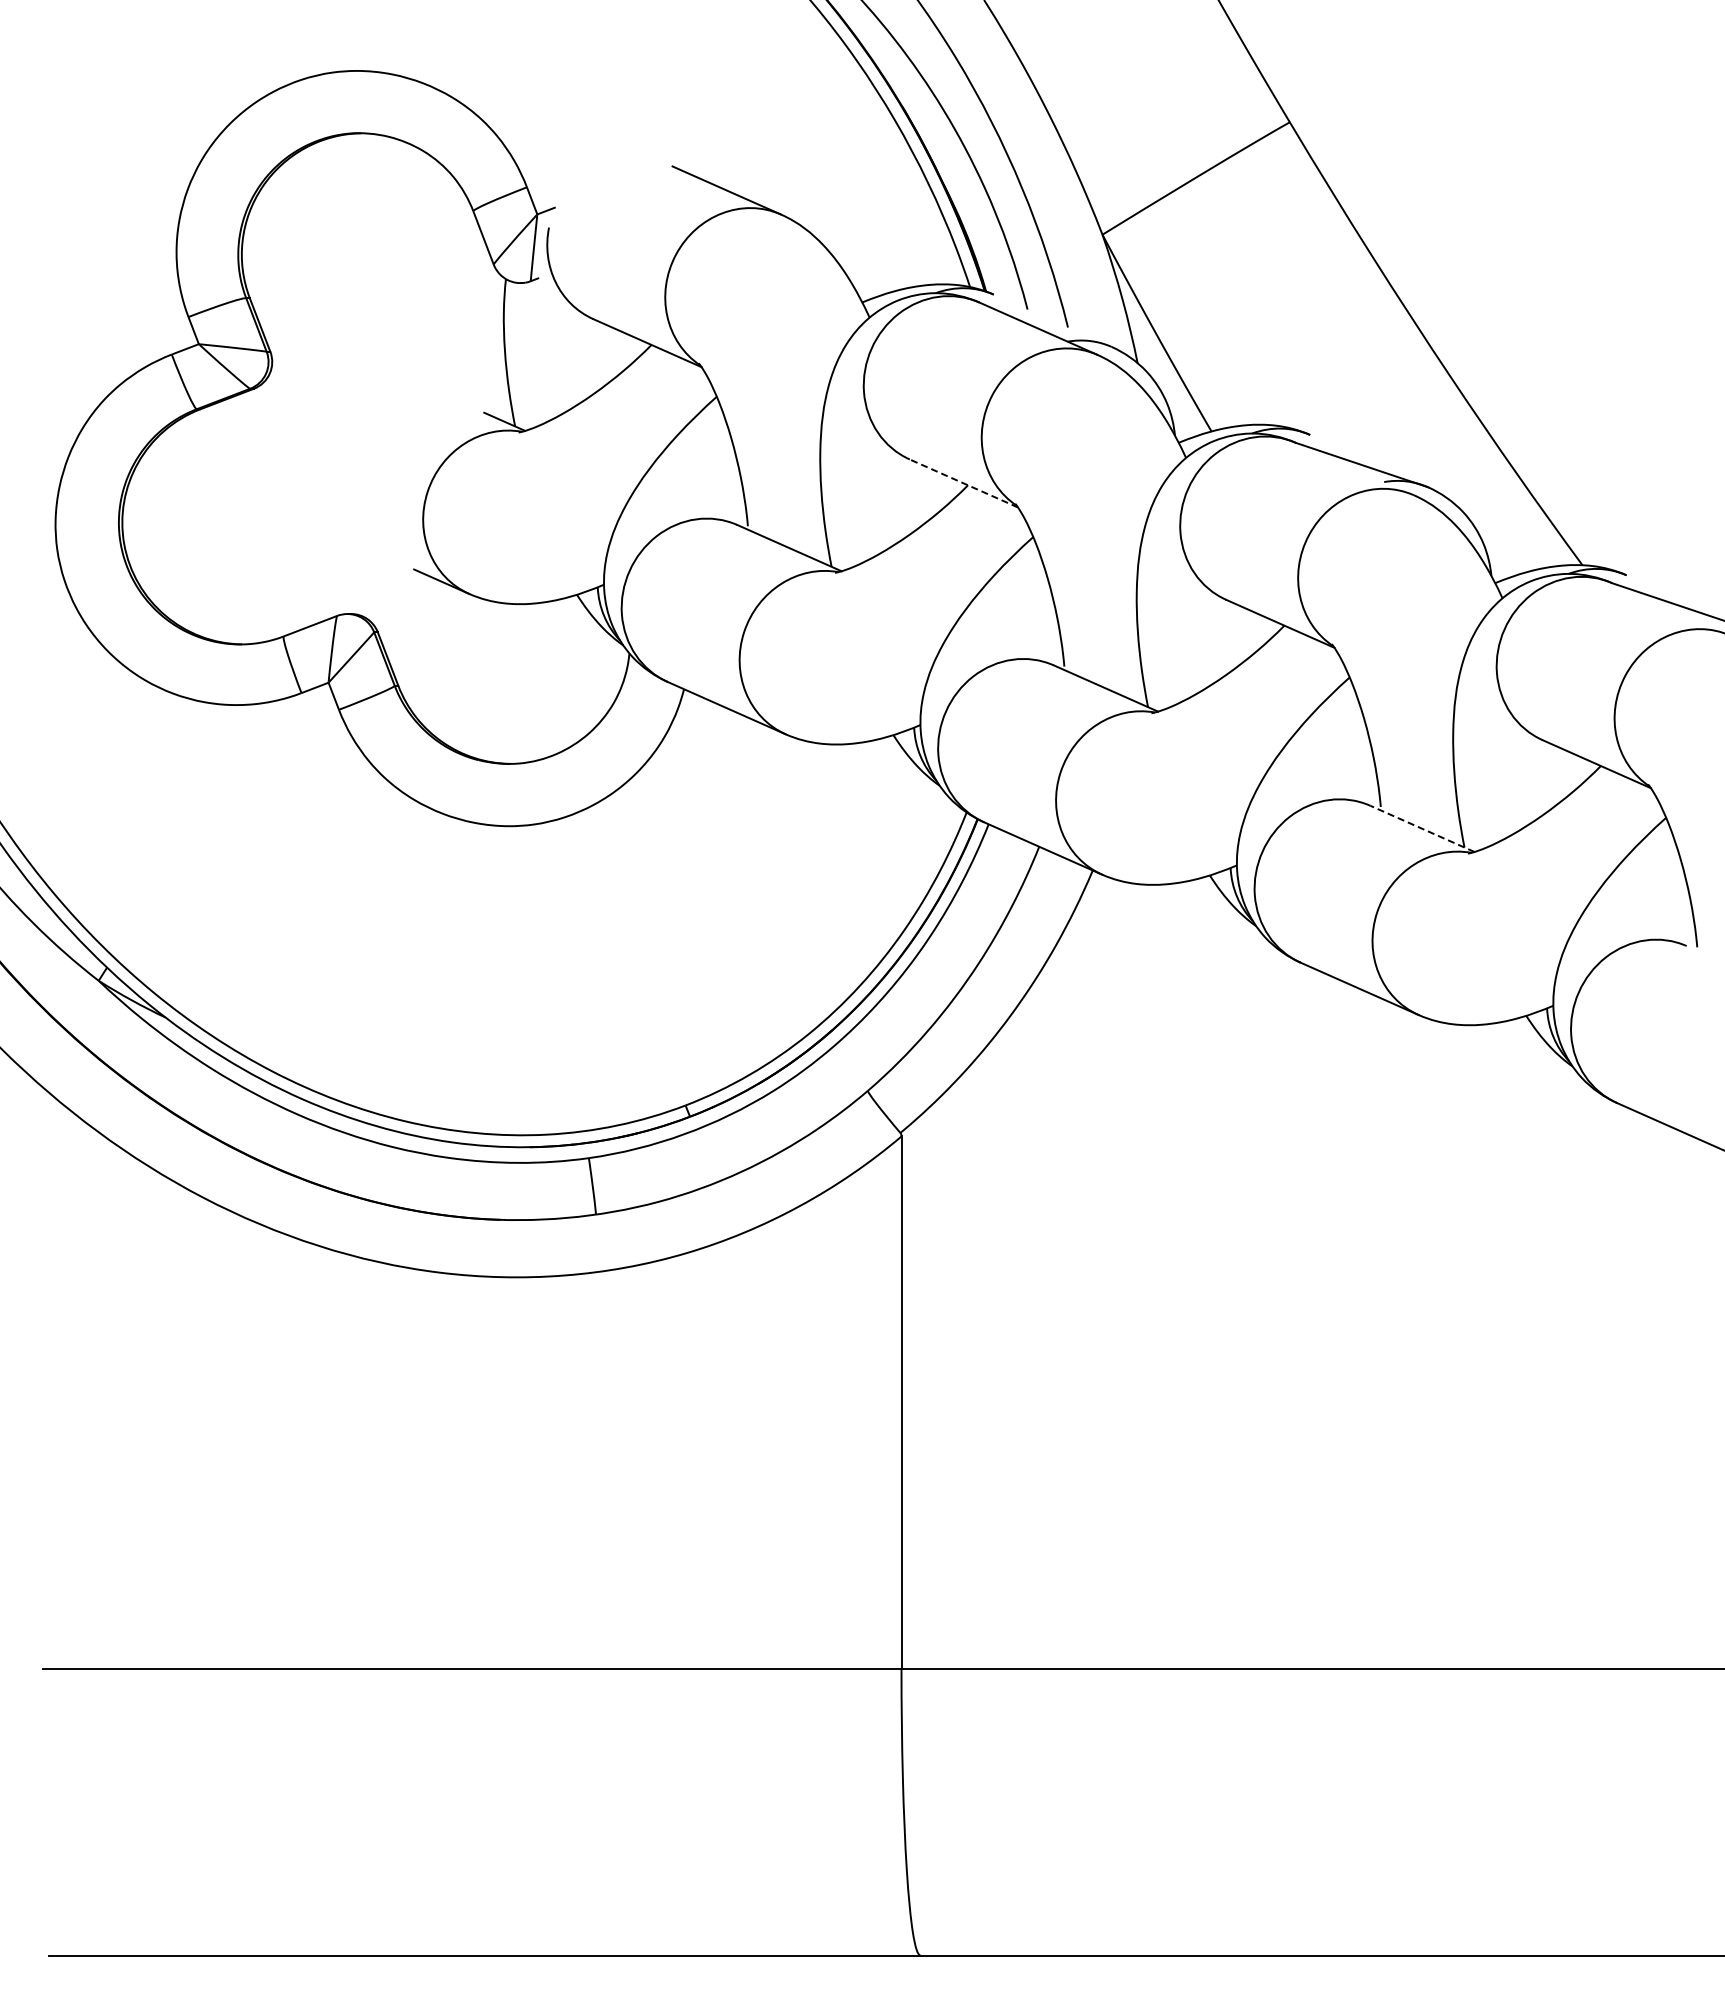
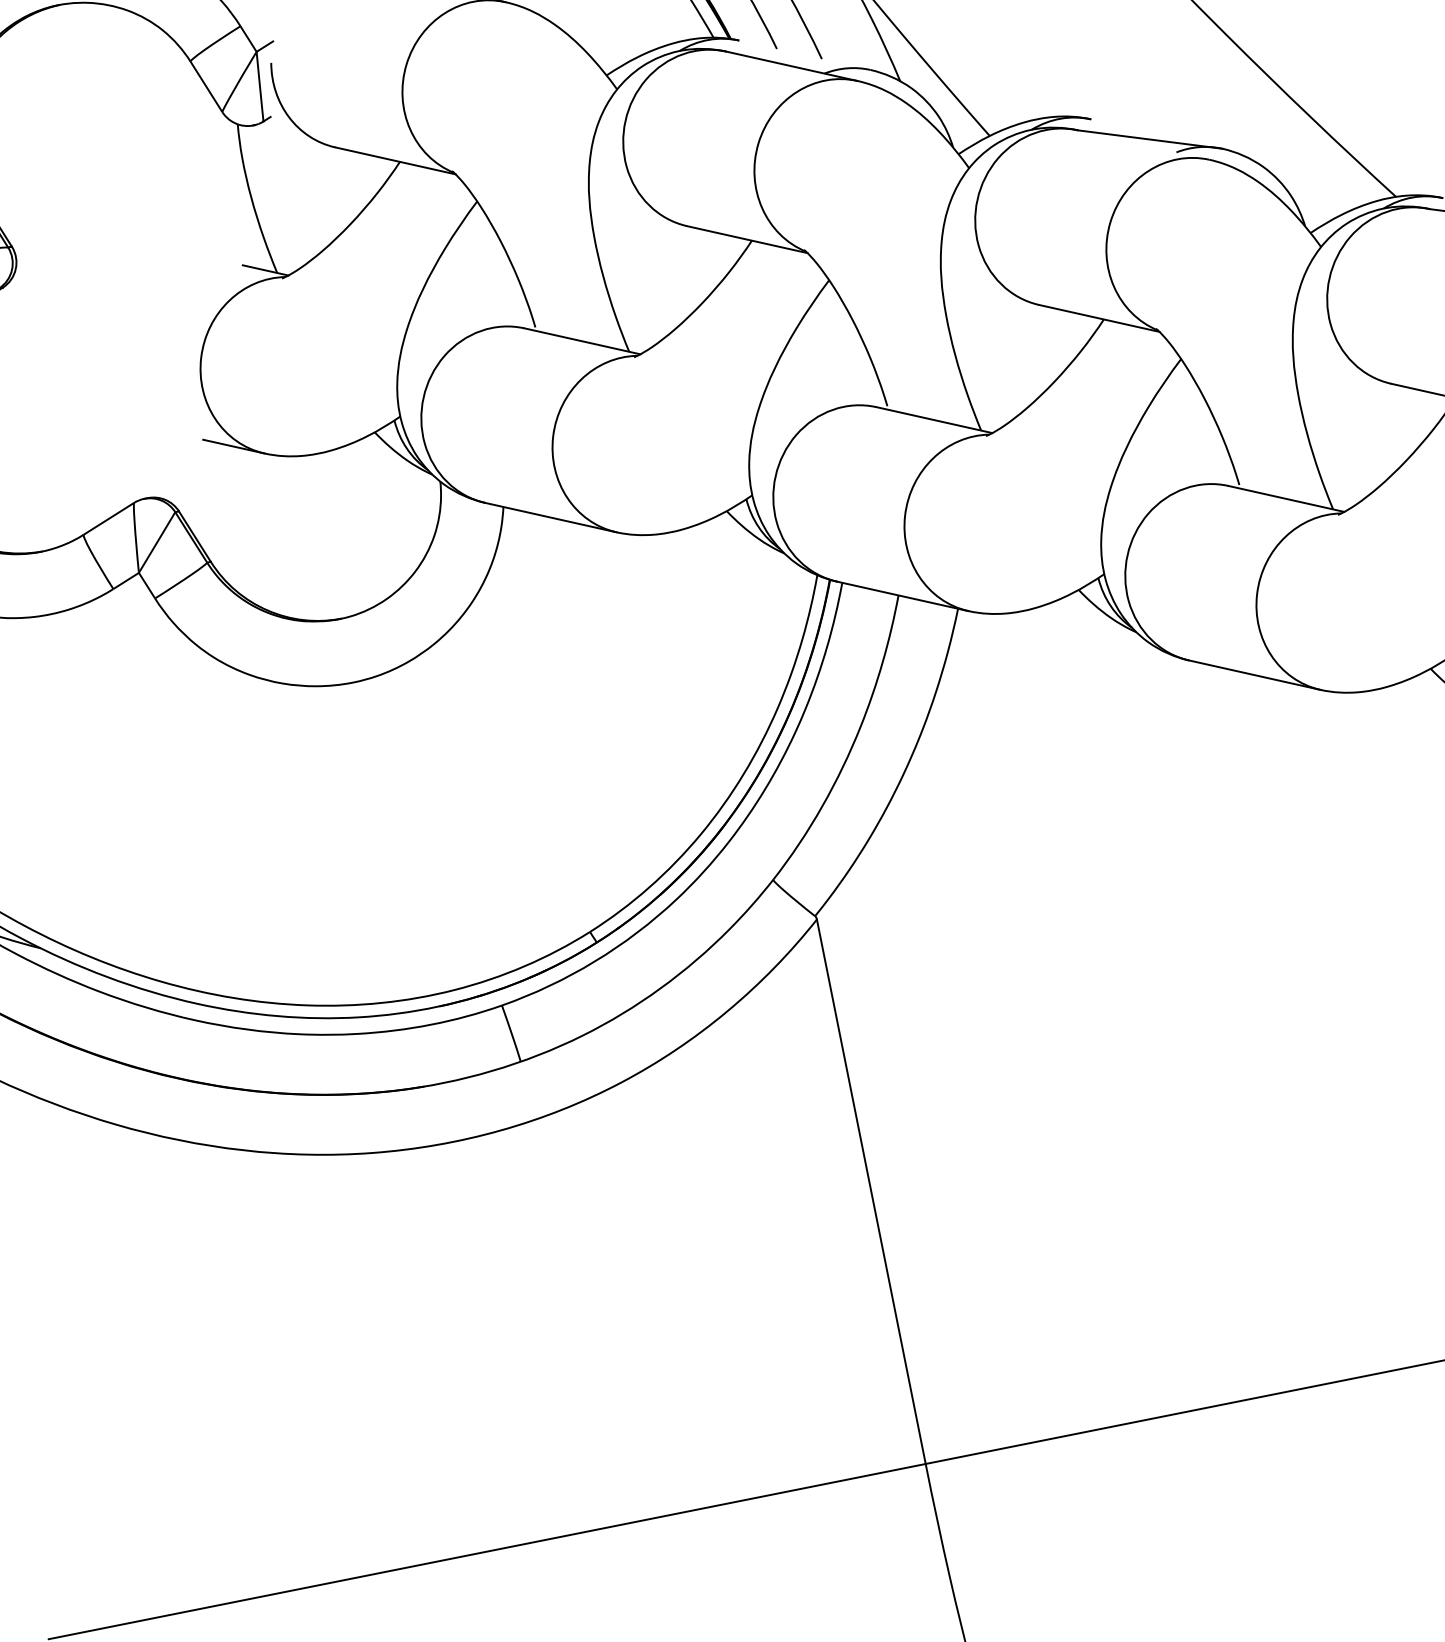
line: (963, 483) -> (746, 239), dashed -> solid
line: (1421, 828) -> (1285, 498), dashed -> solid

